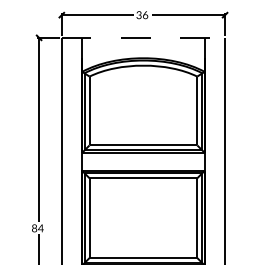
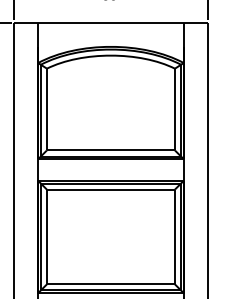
line: (143, 37) -> (111, 22), dashed -> solid

